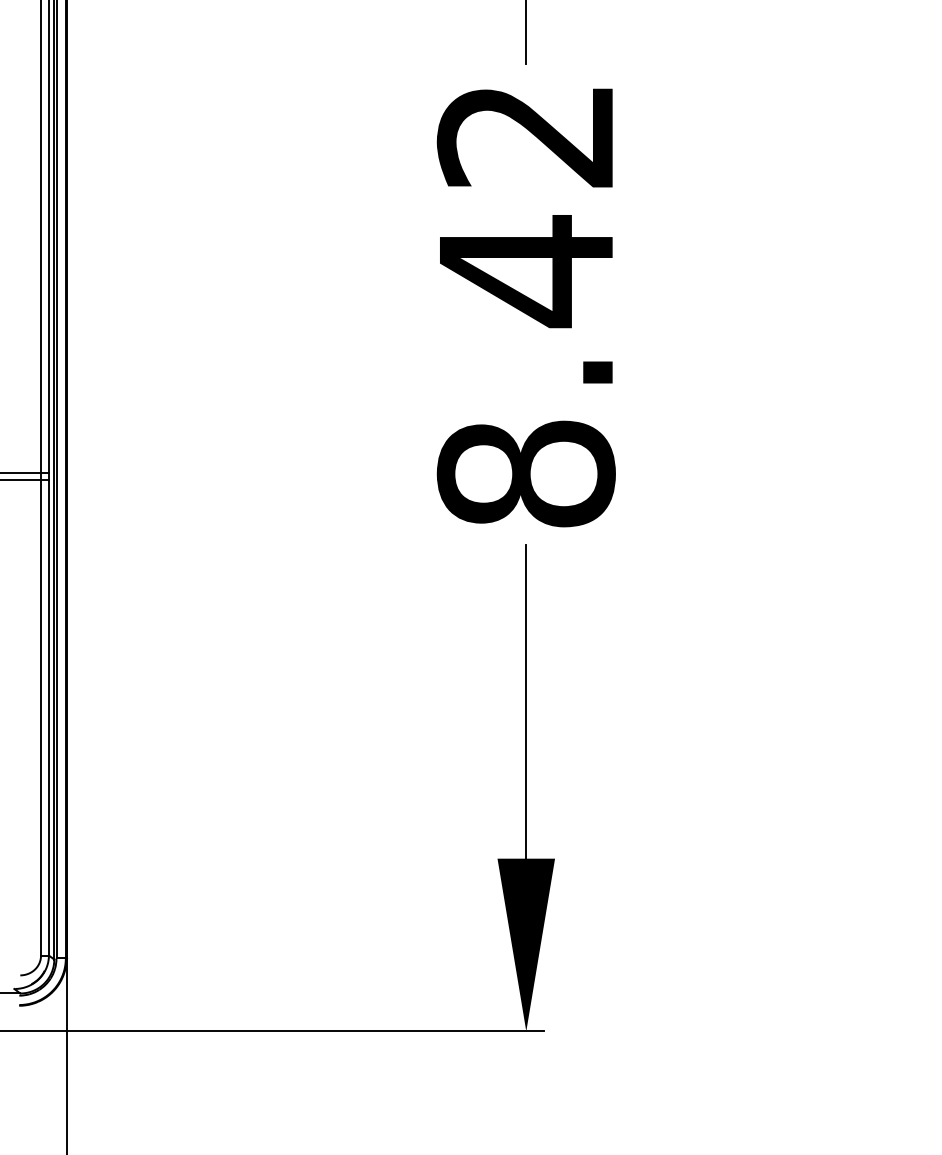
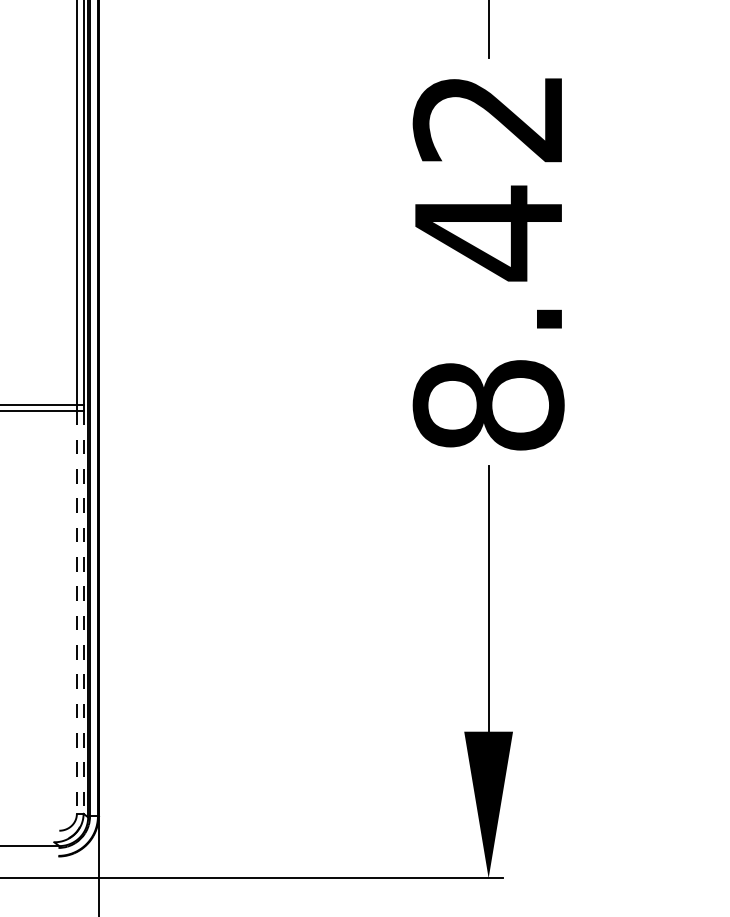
line: (41, 717) -> (77, 611), solid -> dashed
line: (48, 717) -> (83, 611), solid -> dashed

